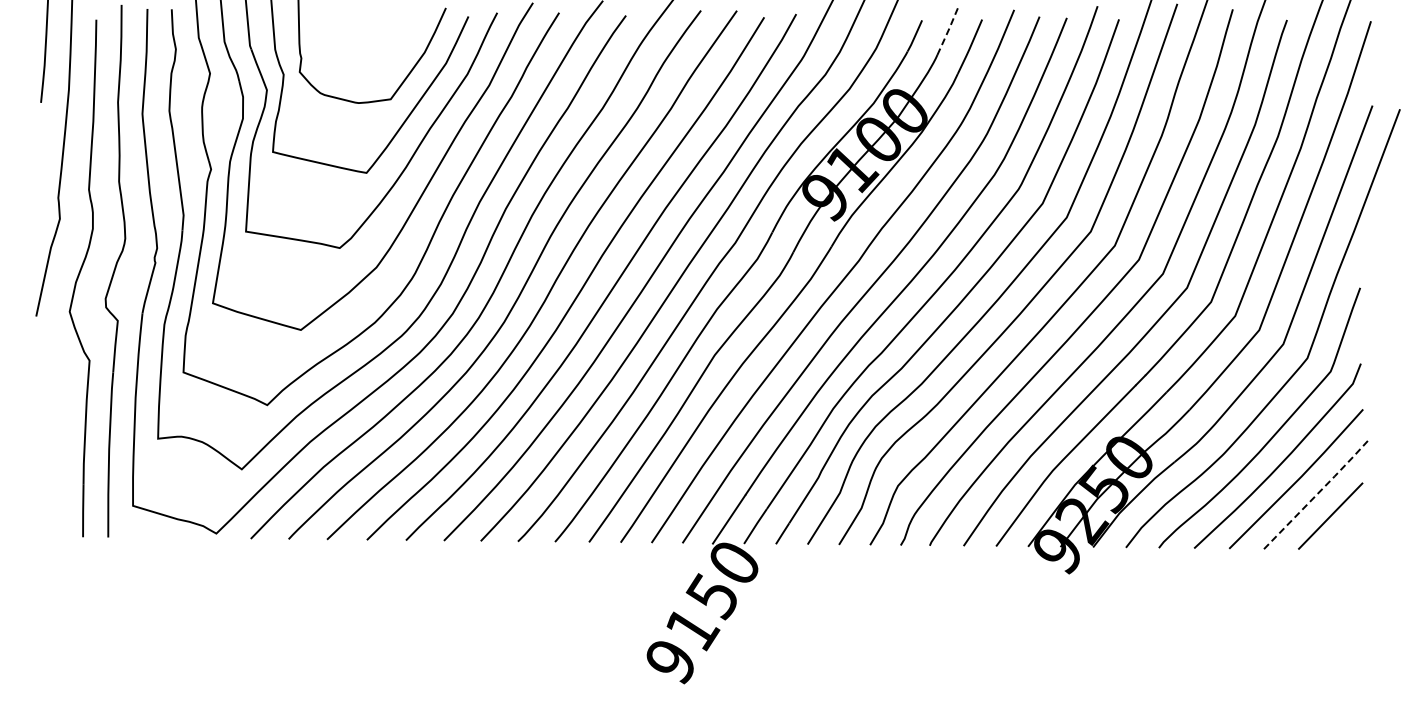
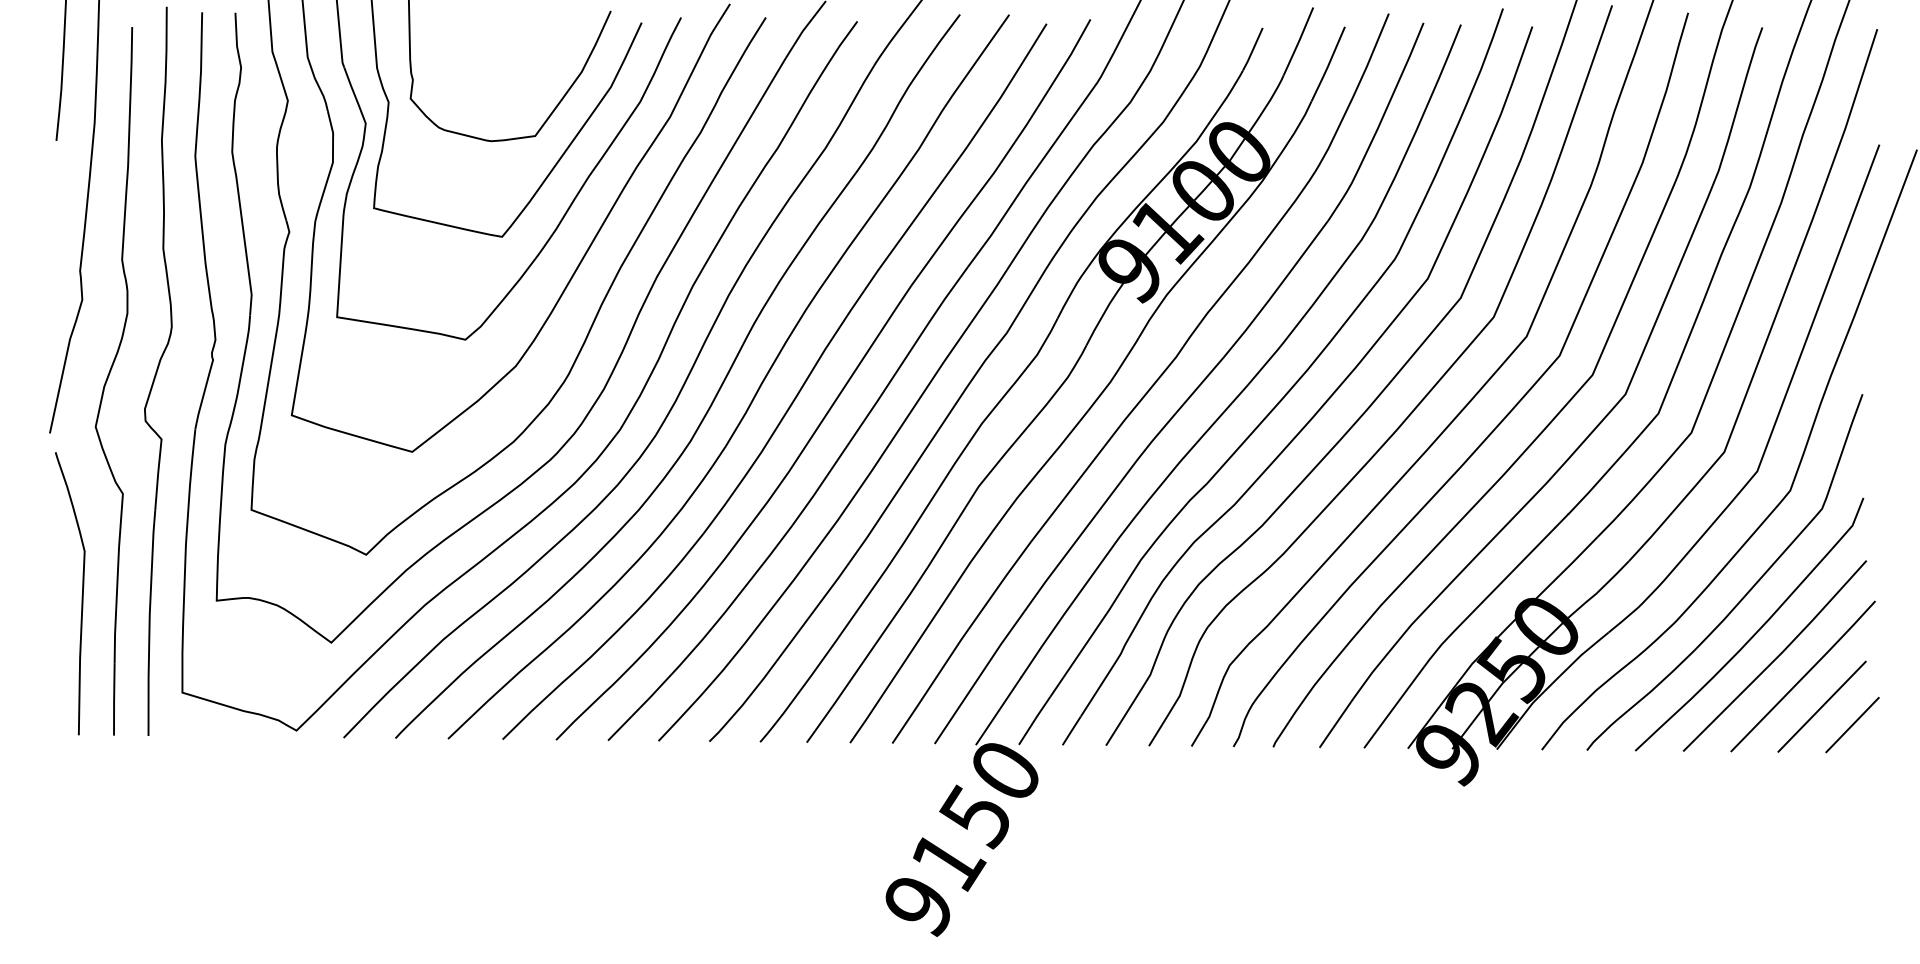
line: (948, 30) -> (1298, 41), dashed -> solid
curve: (59, 433) -> (81, 593), added
line: (1318, 493) -> (1805, 675), dashed -> solid
line: (1352, 529) -> (1851, 725), added

